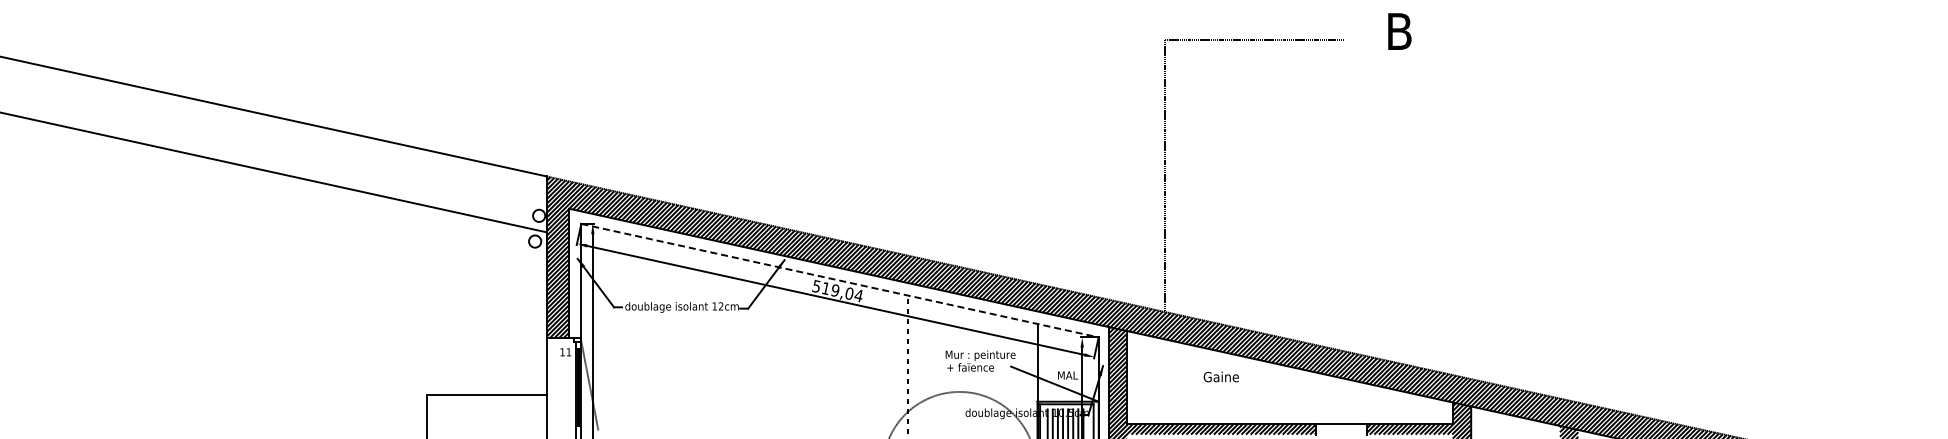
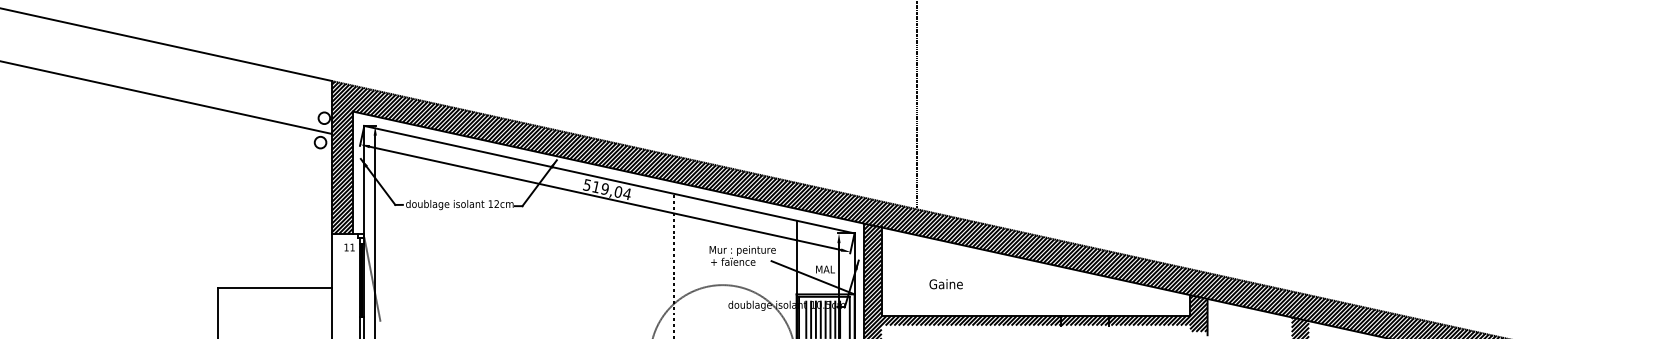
line: (840, 280) -> (609, 179), dashed -> solid
text: (1220, 376) -> (945, 283), moved
hatch: (1341, 429) -> (1084, 320), added

